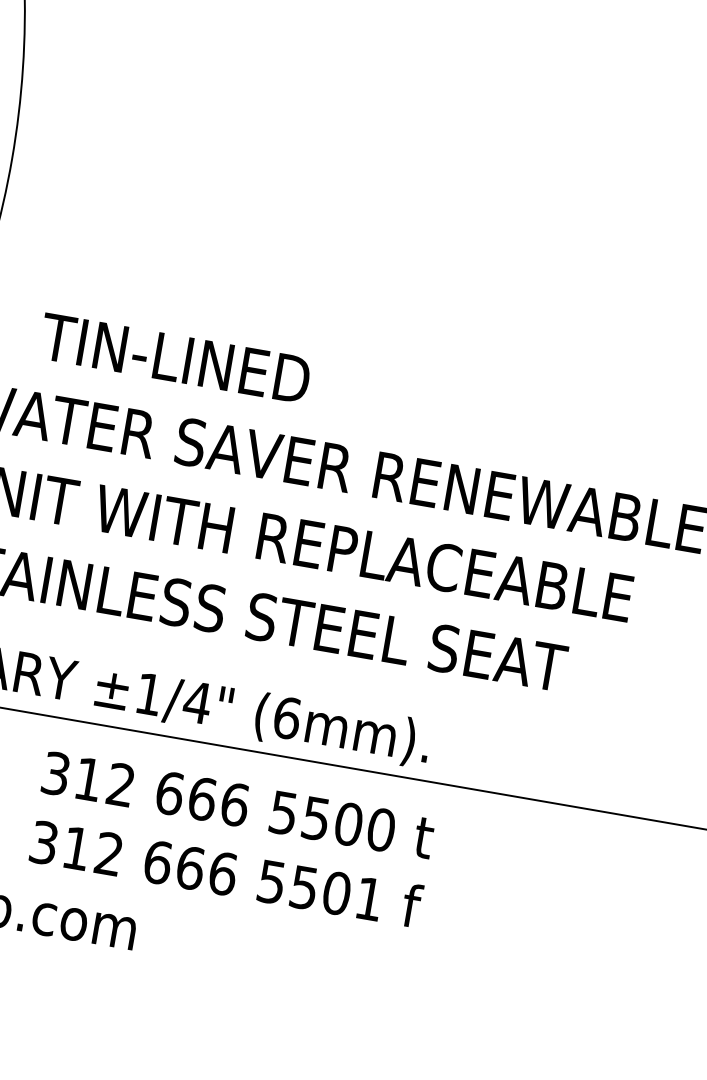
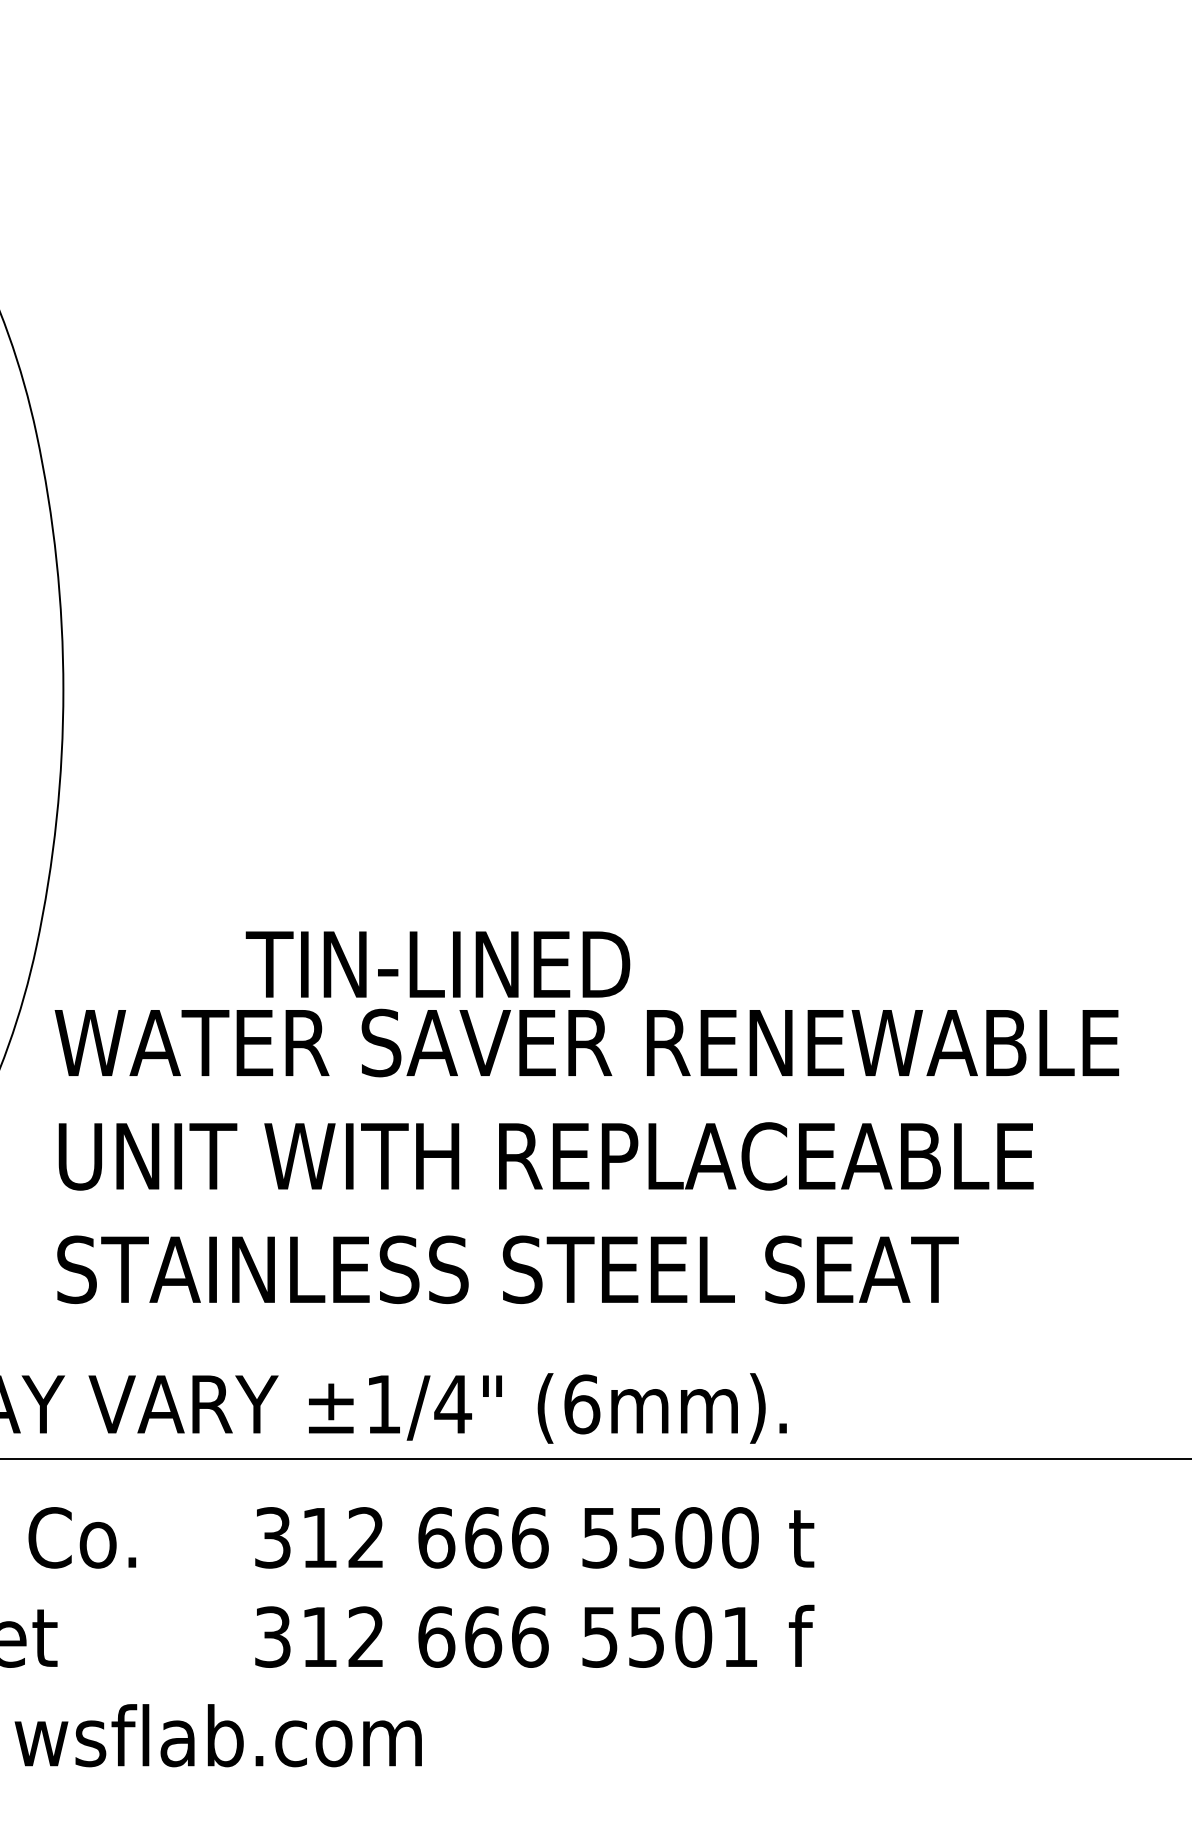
text: (174, 358) -> (437, 964), moved

